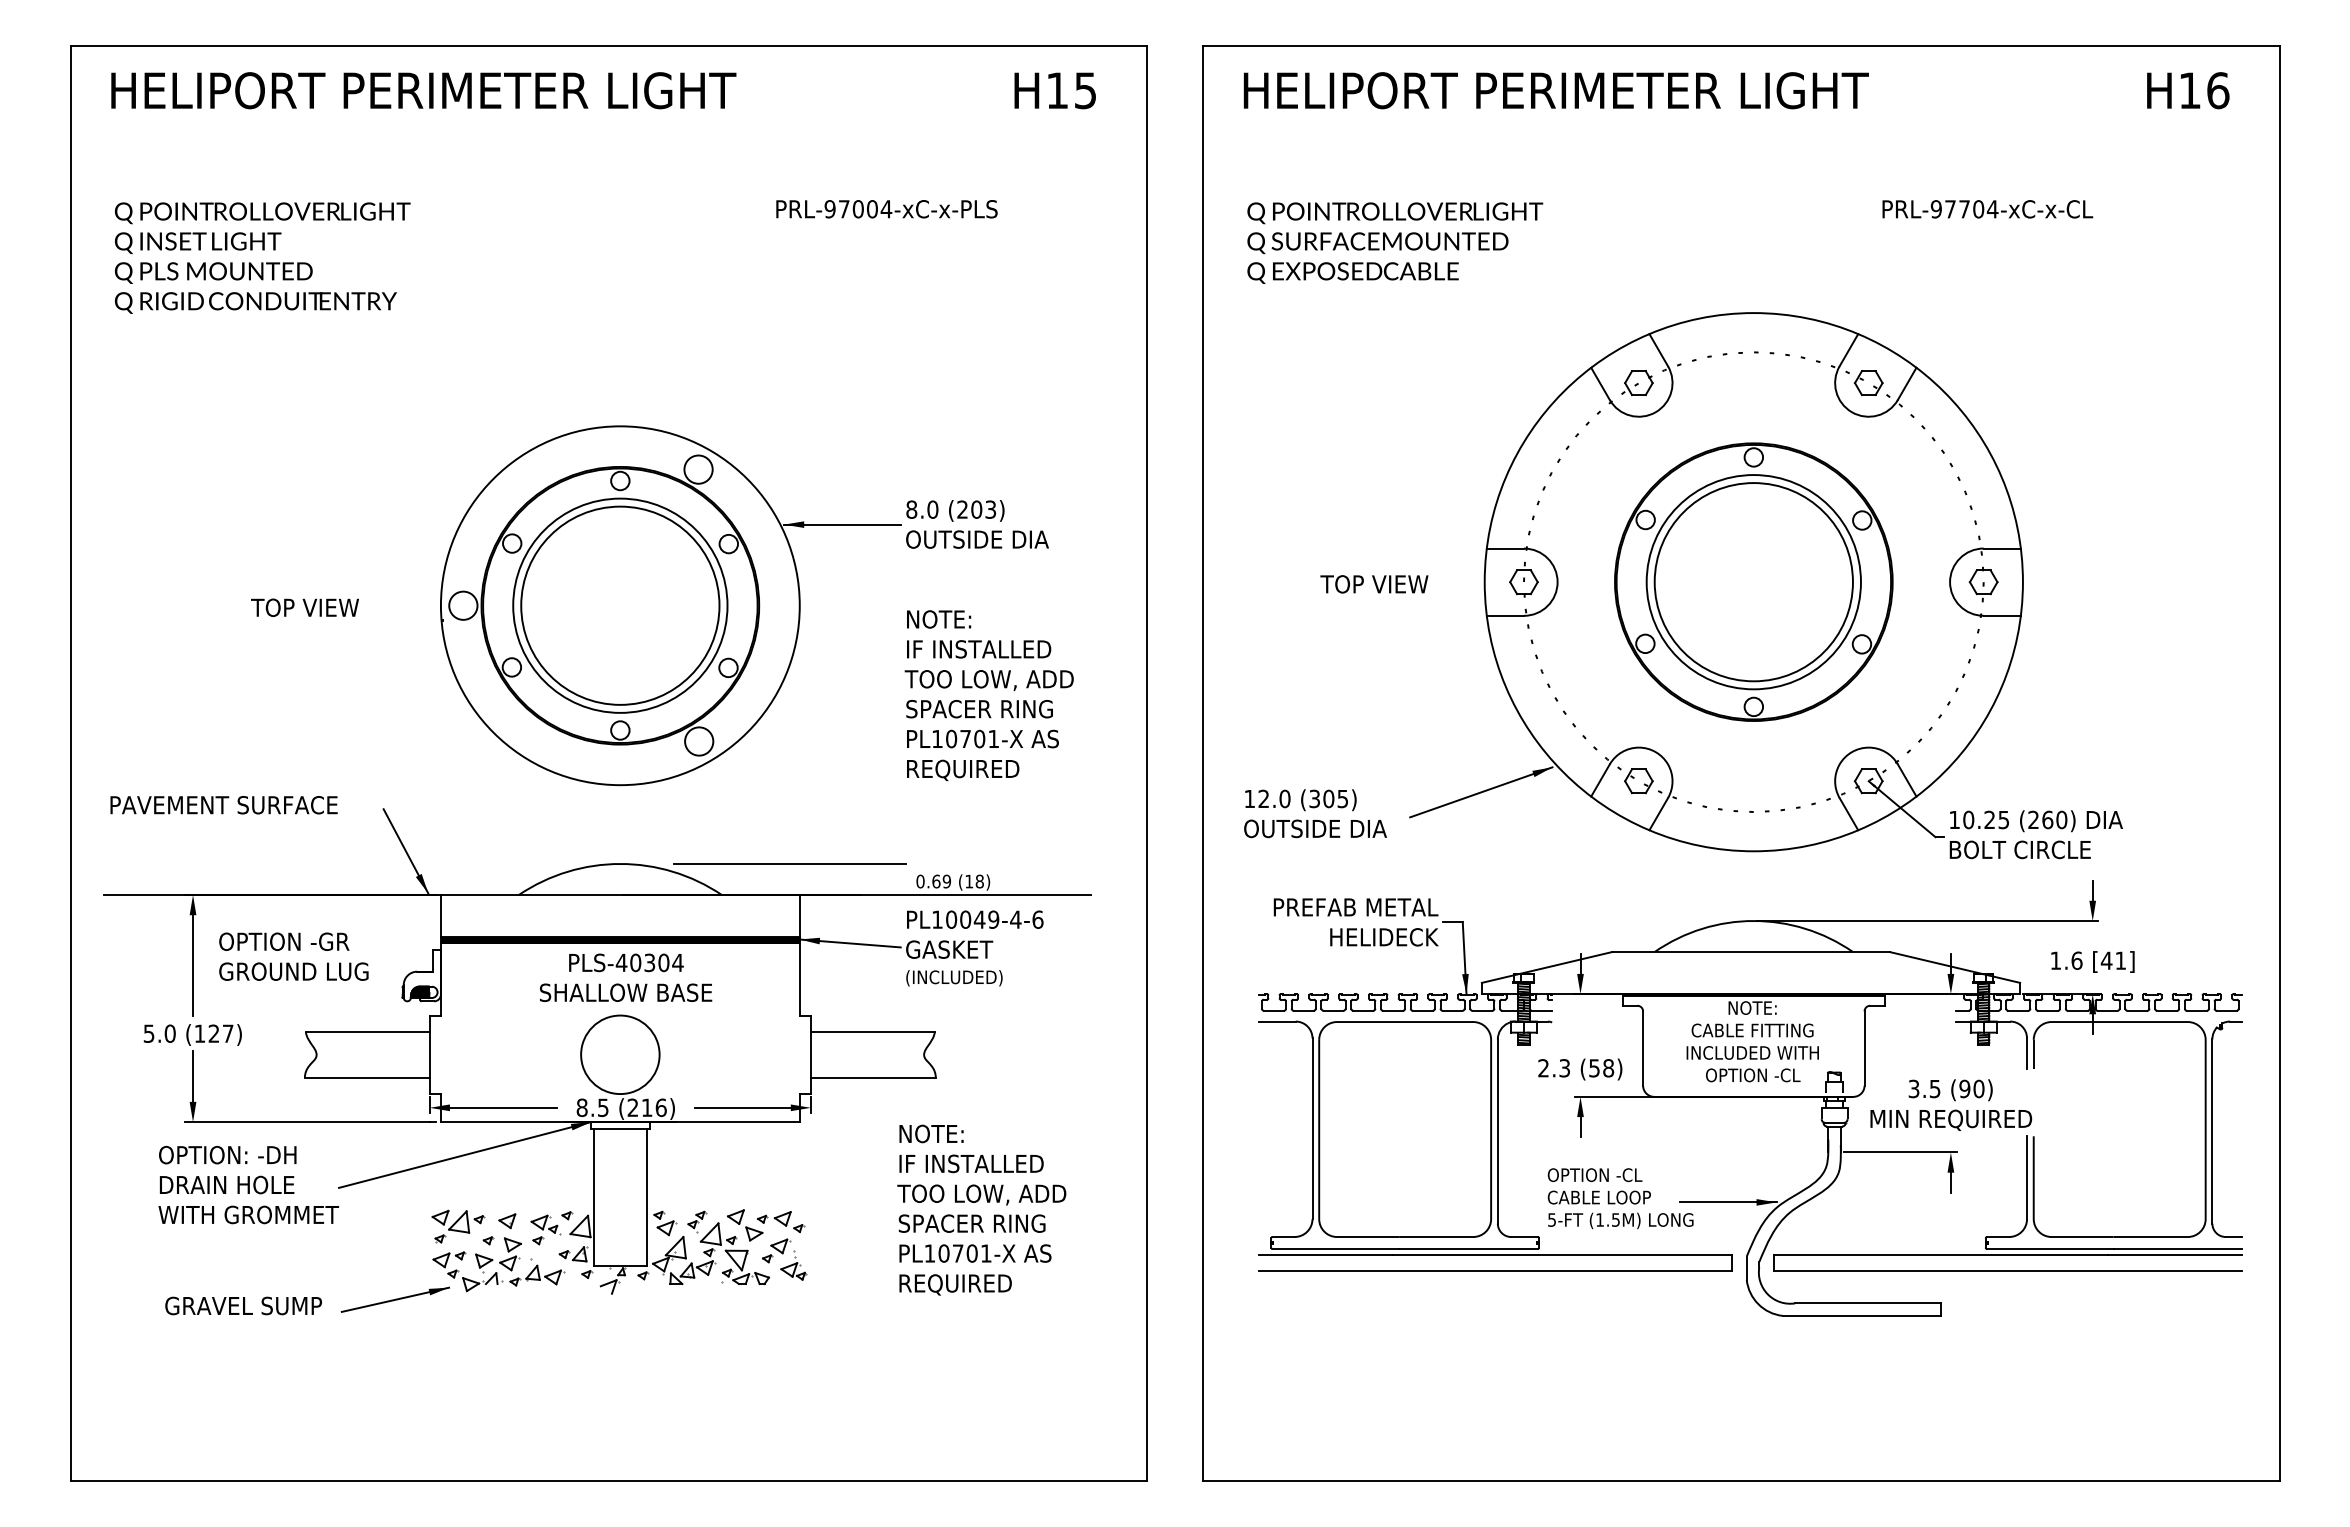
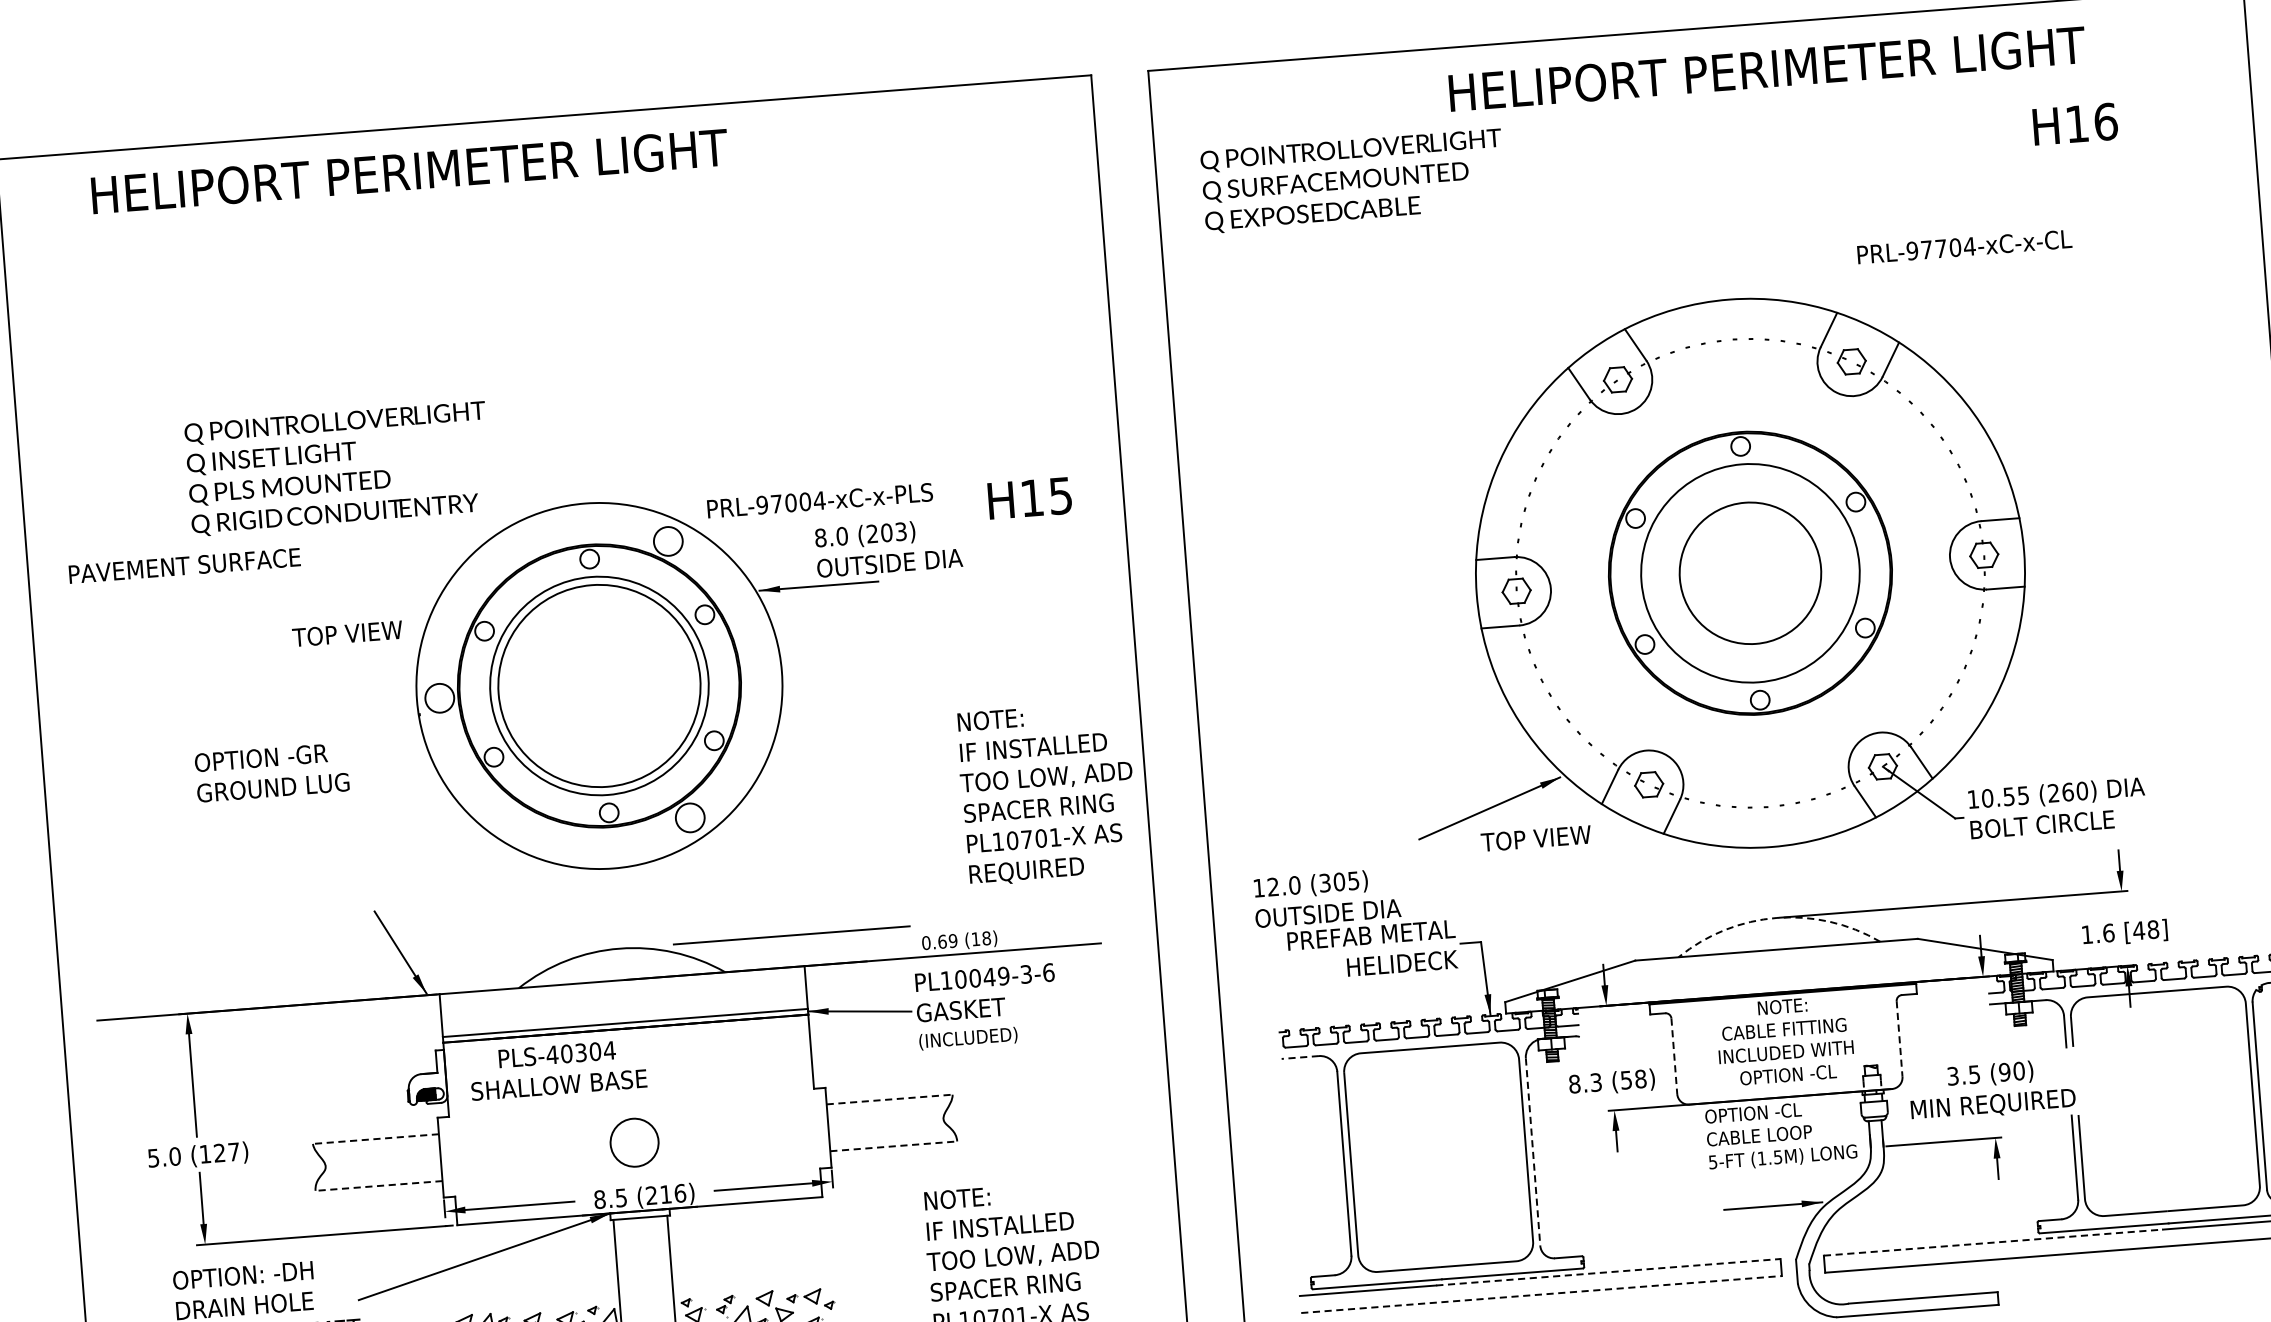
text: (423, 90) -> (409, 171), moved
text: (1054, 90) -> (1029, 498), moved
text: (1555, 90) -> (1766, 69), moved
text: (2188, 90) -> (2075, 124), moved
text: (886, 209) -> (819, 501), moved
text: (1987, 209) -> (1964, 247), moved
text: (1395, 242) -> (1353, 180), moved
text: (262, 257) -> (338, 468), moved
text: (977, 524) -> (888, 547), moved
circle: (1753, 582) -> (1750, 573), size x0.7
text: (1374, 584) -> (1536, 838), moved
text: (304, 607) -> (346, 633), moved
text: (988, 695) -> (1046, 793), moved
text: (223, 805) -> (184, 566), moved
text: (1315, 813) -> (1326, 897), moved
text: (1989, 819) -> (2008, 796), 10.25 -> 10.55
text: (1015, 919) -> (1025, 974), PL10049-4-6 -> PL10049-3-6
arc: (1753, 921) -> (1776, 918), solid -> dashed
fill: (619, 939) -> (624, 1025), removed
text: (293, 956) -> (271, 772), moved
text: (2120, 960) -> (2153, 929), [41] -> [48]
text: (626, 977) -> (558, 1069), moved
line: (1276, 1021) -> (1299, 1057), solid -> dashed
line: (367, 1031) -> (375, 1138), solid -> dashed
line: (872, 1031) -> (889, 1099), solid -> dashed
line: (1643, 1049) -> (1674, 1057), solid -> dashed
line: (1864, 1049) -> (1899, 1039), solid -> dashed
circle: (620, 1054) -> (634, 1142), size x0.6
text: (1543, 1068) -> (1574, 1084), 2.3 -> 8.3
line: (366, 1077) -> (378, 1185), solid -> dashed
line: (873, 1077) -> (893, 1146), solid -> dashed
line: (1497, 1132) -> (1532, 1153), solid -> dashed
text: (1620, 1198) -> (1781, 1135), moved
line: (1562, 1254) -> (1608, 1272), solid -> dashed
line: (1941, 1254) -> (1993, 1242), solid -> dashed
line: (1495, 1271) -> (1541, 1294), solid -> dashed

